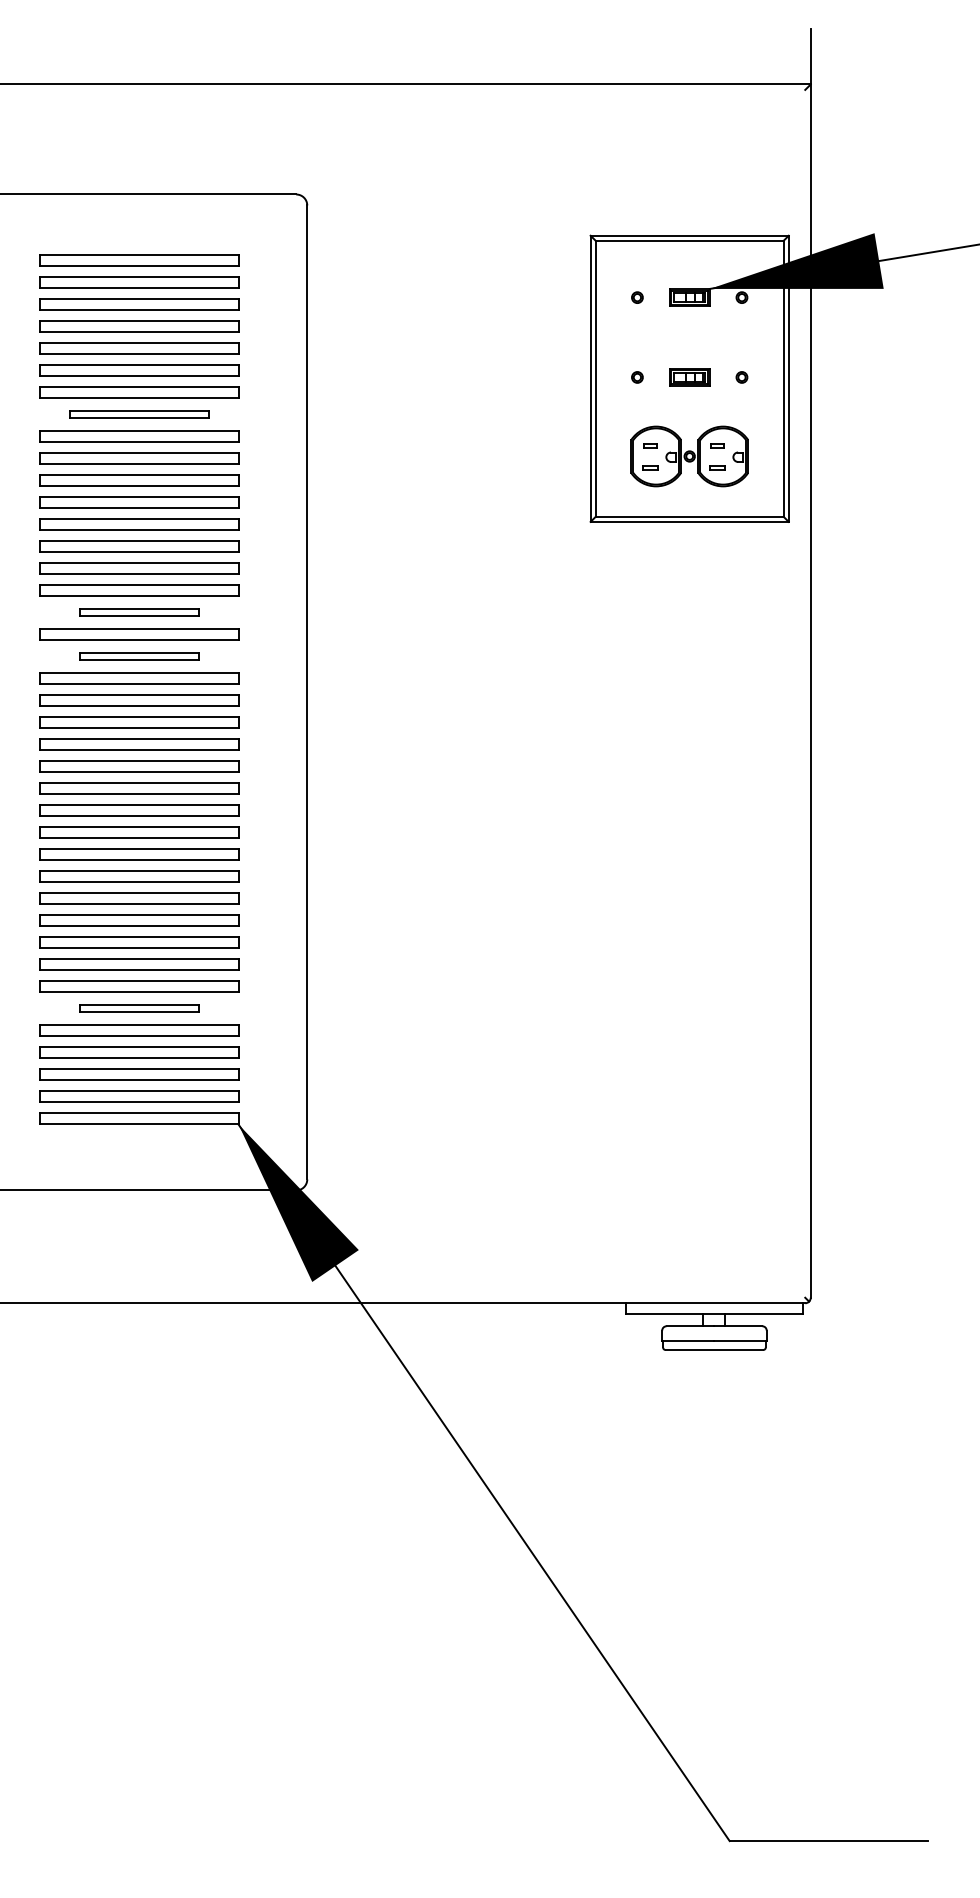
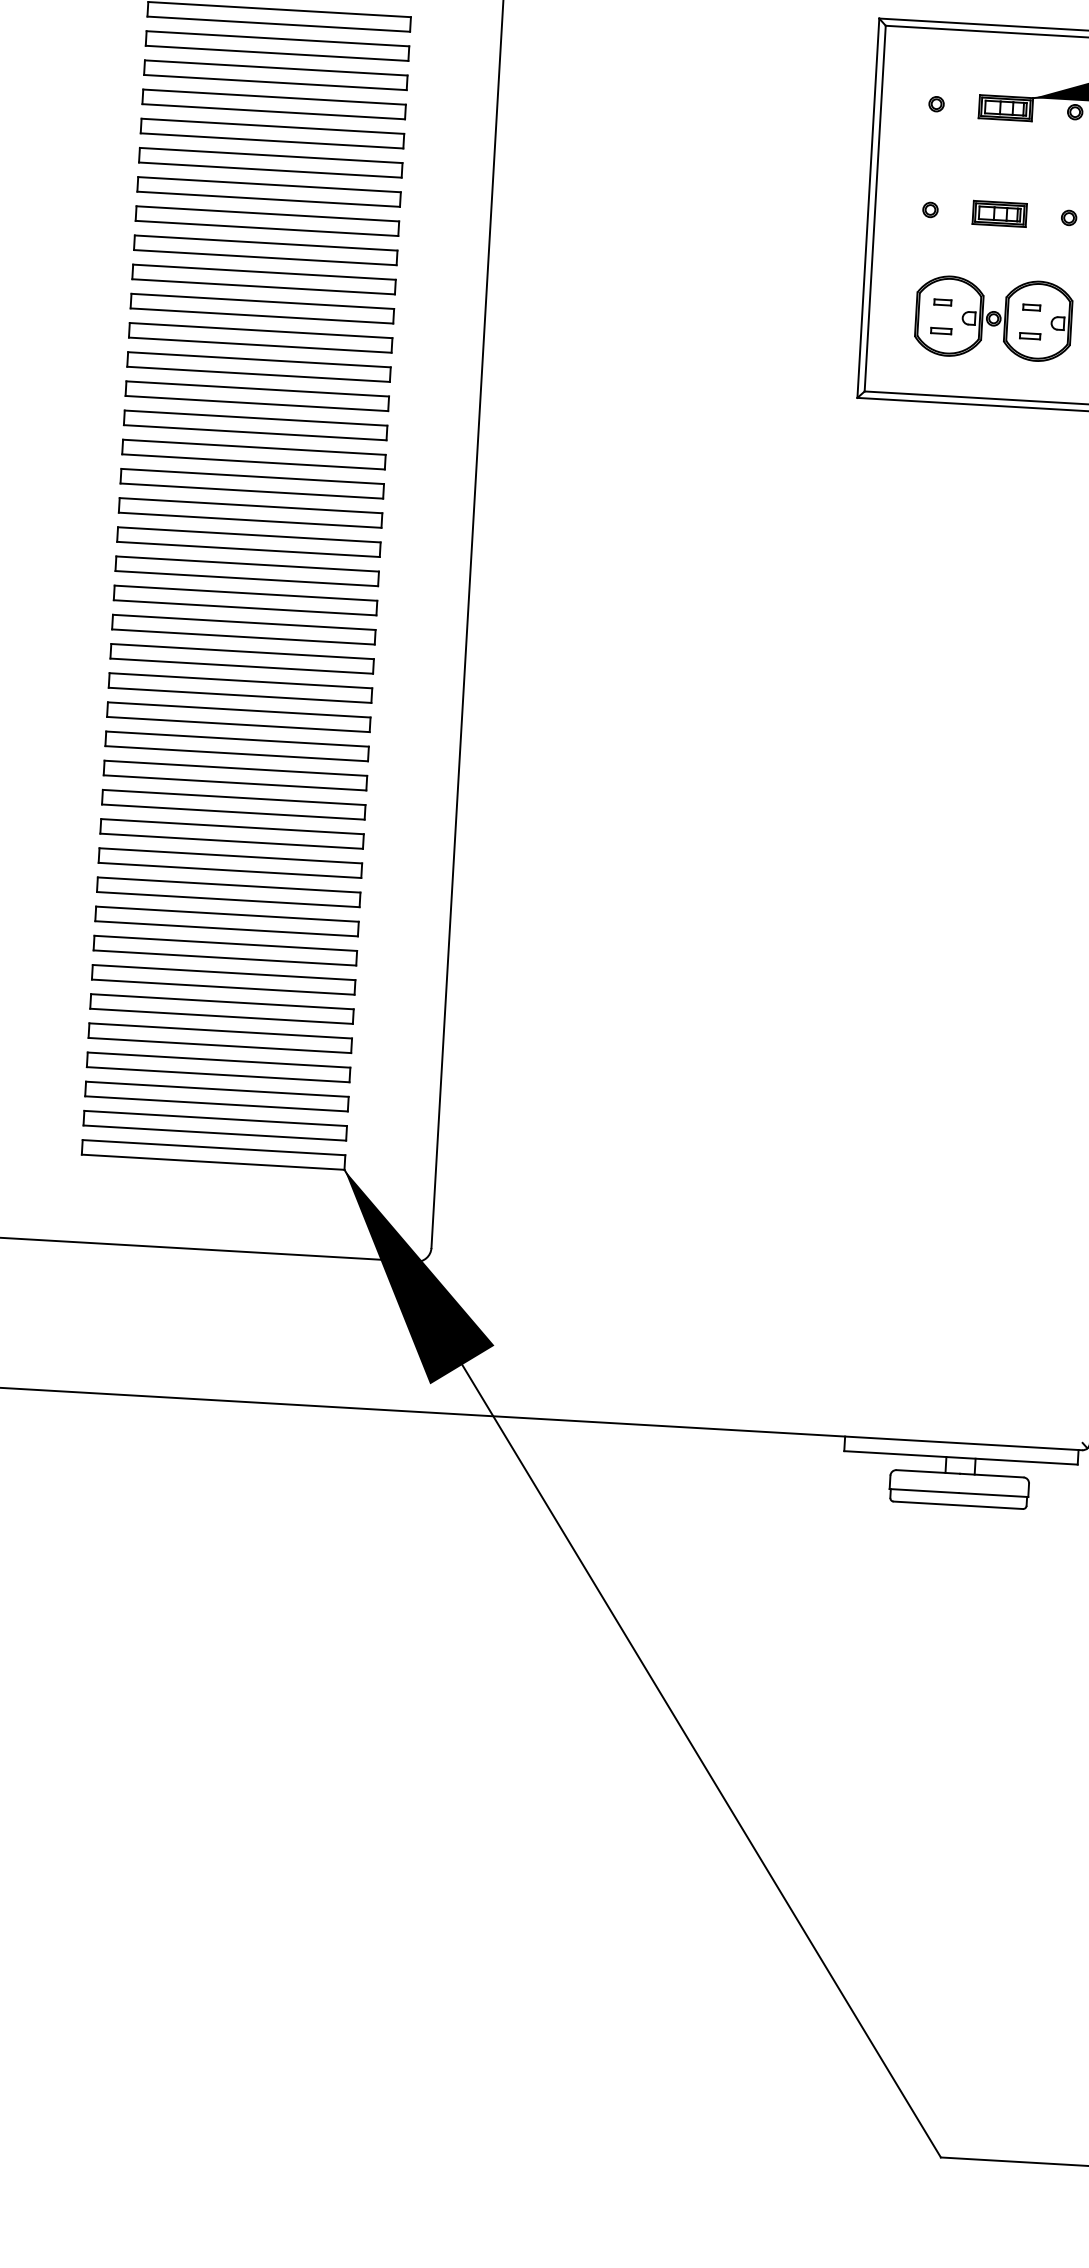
part: (139, 414) -> (267, 221), size x1.43
part: (139, 612) -> (252, 483), size x1.67
part: (139, 656) -> (249, 541), size x1.67
part: (139, 1008) -> (222, 1008), size x1.67

